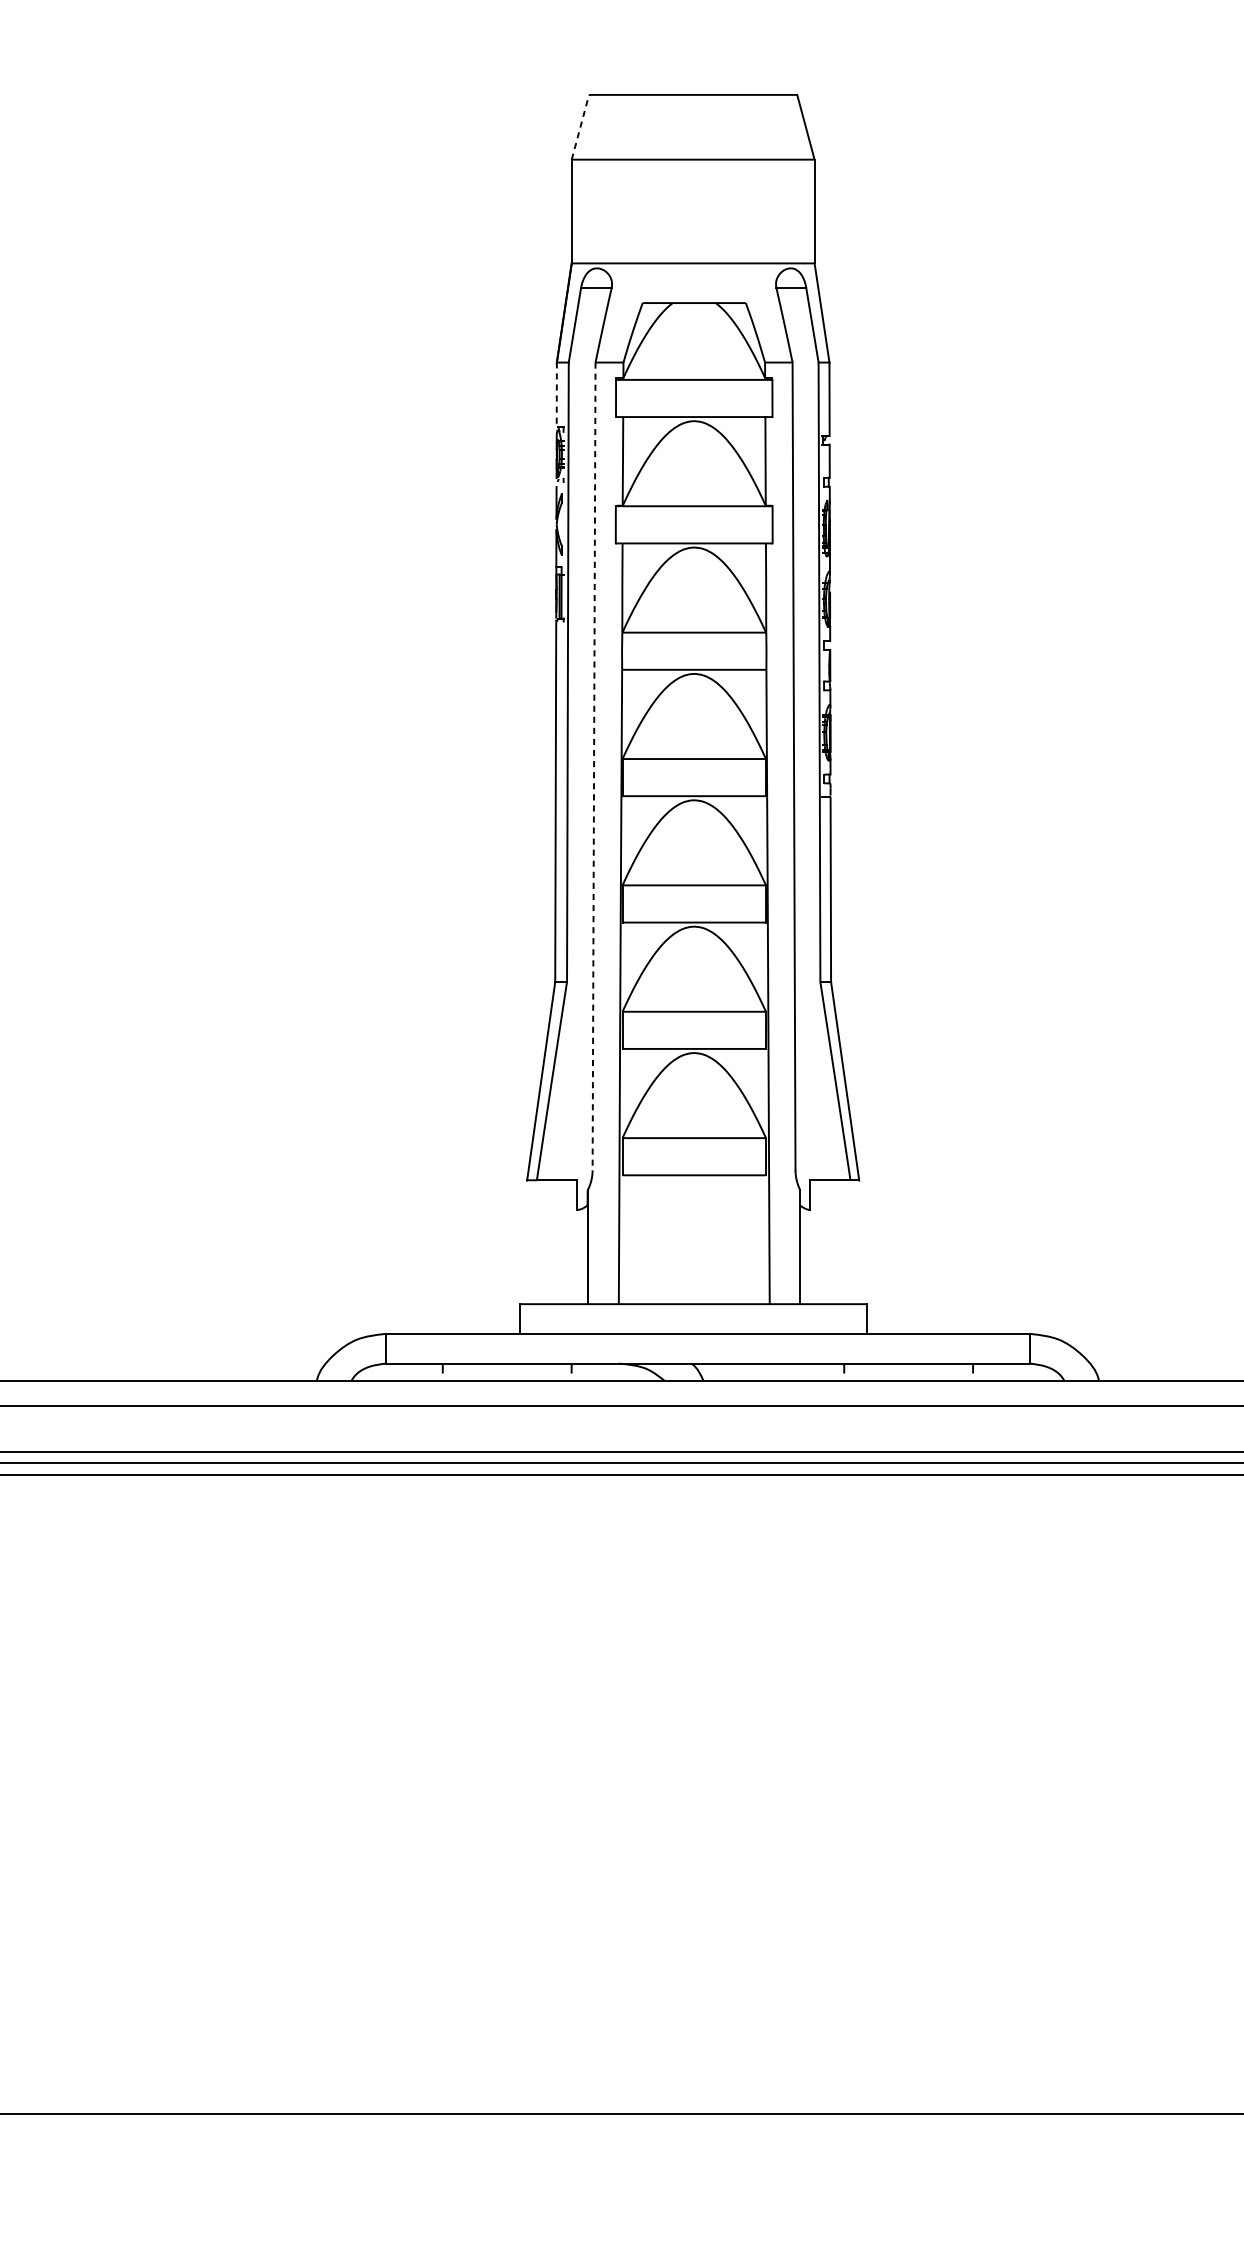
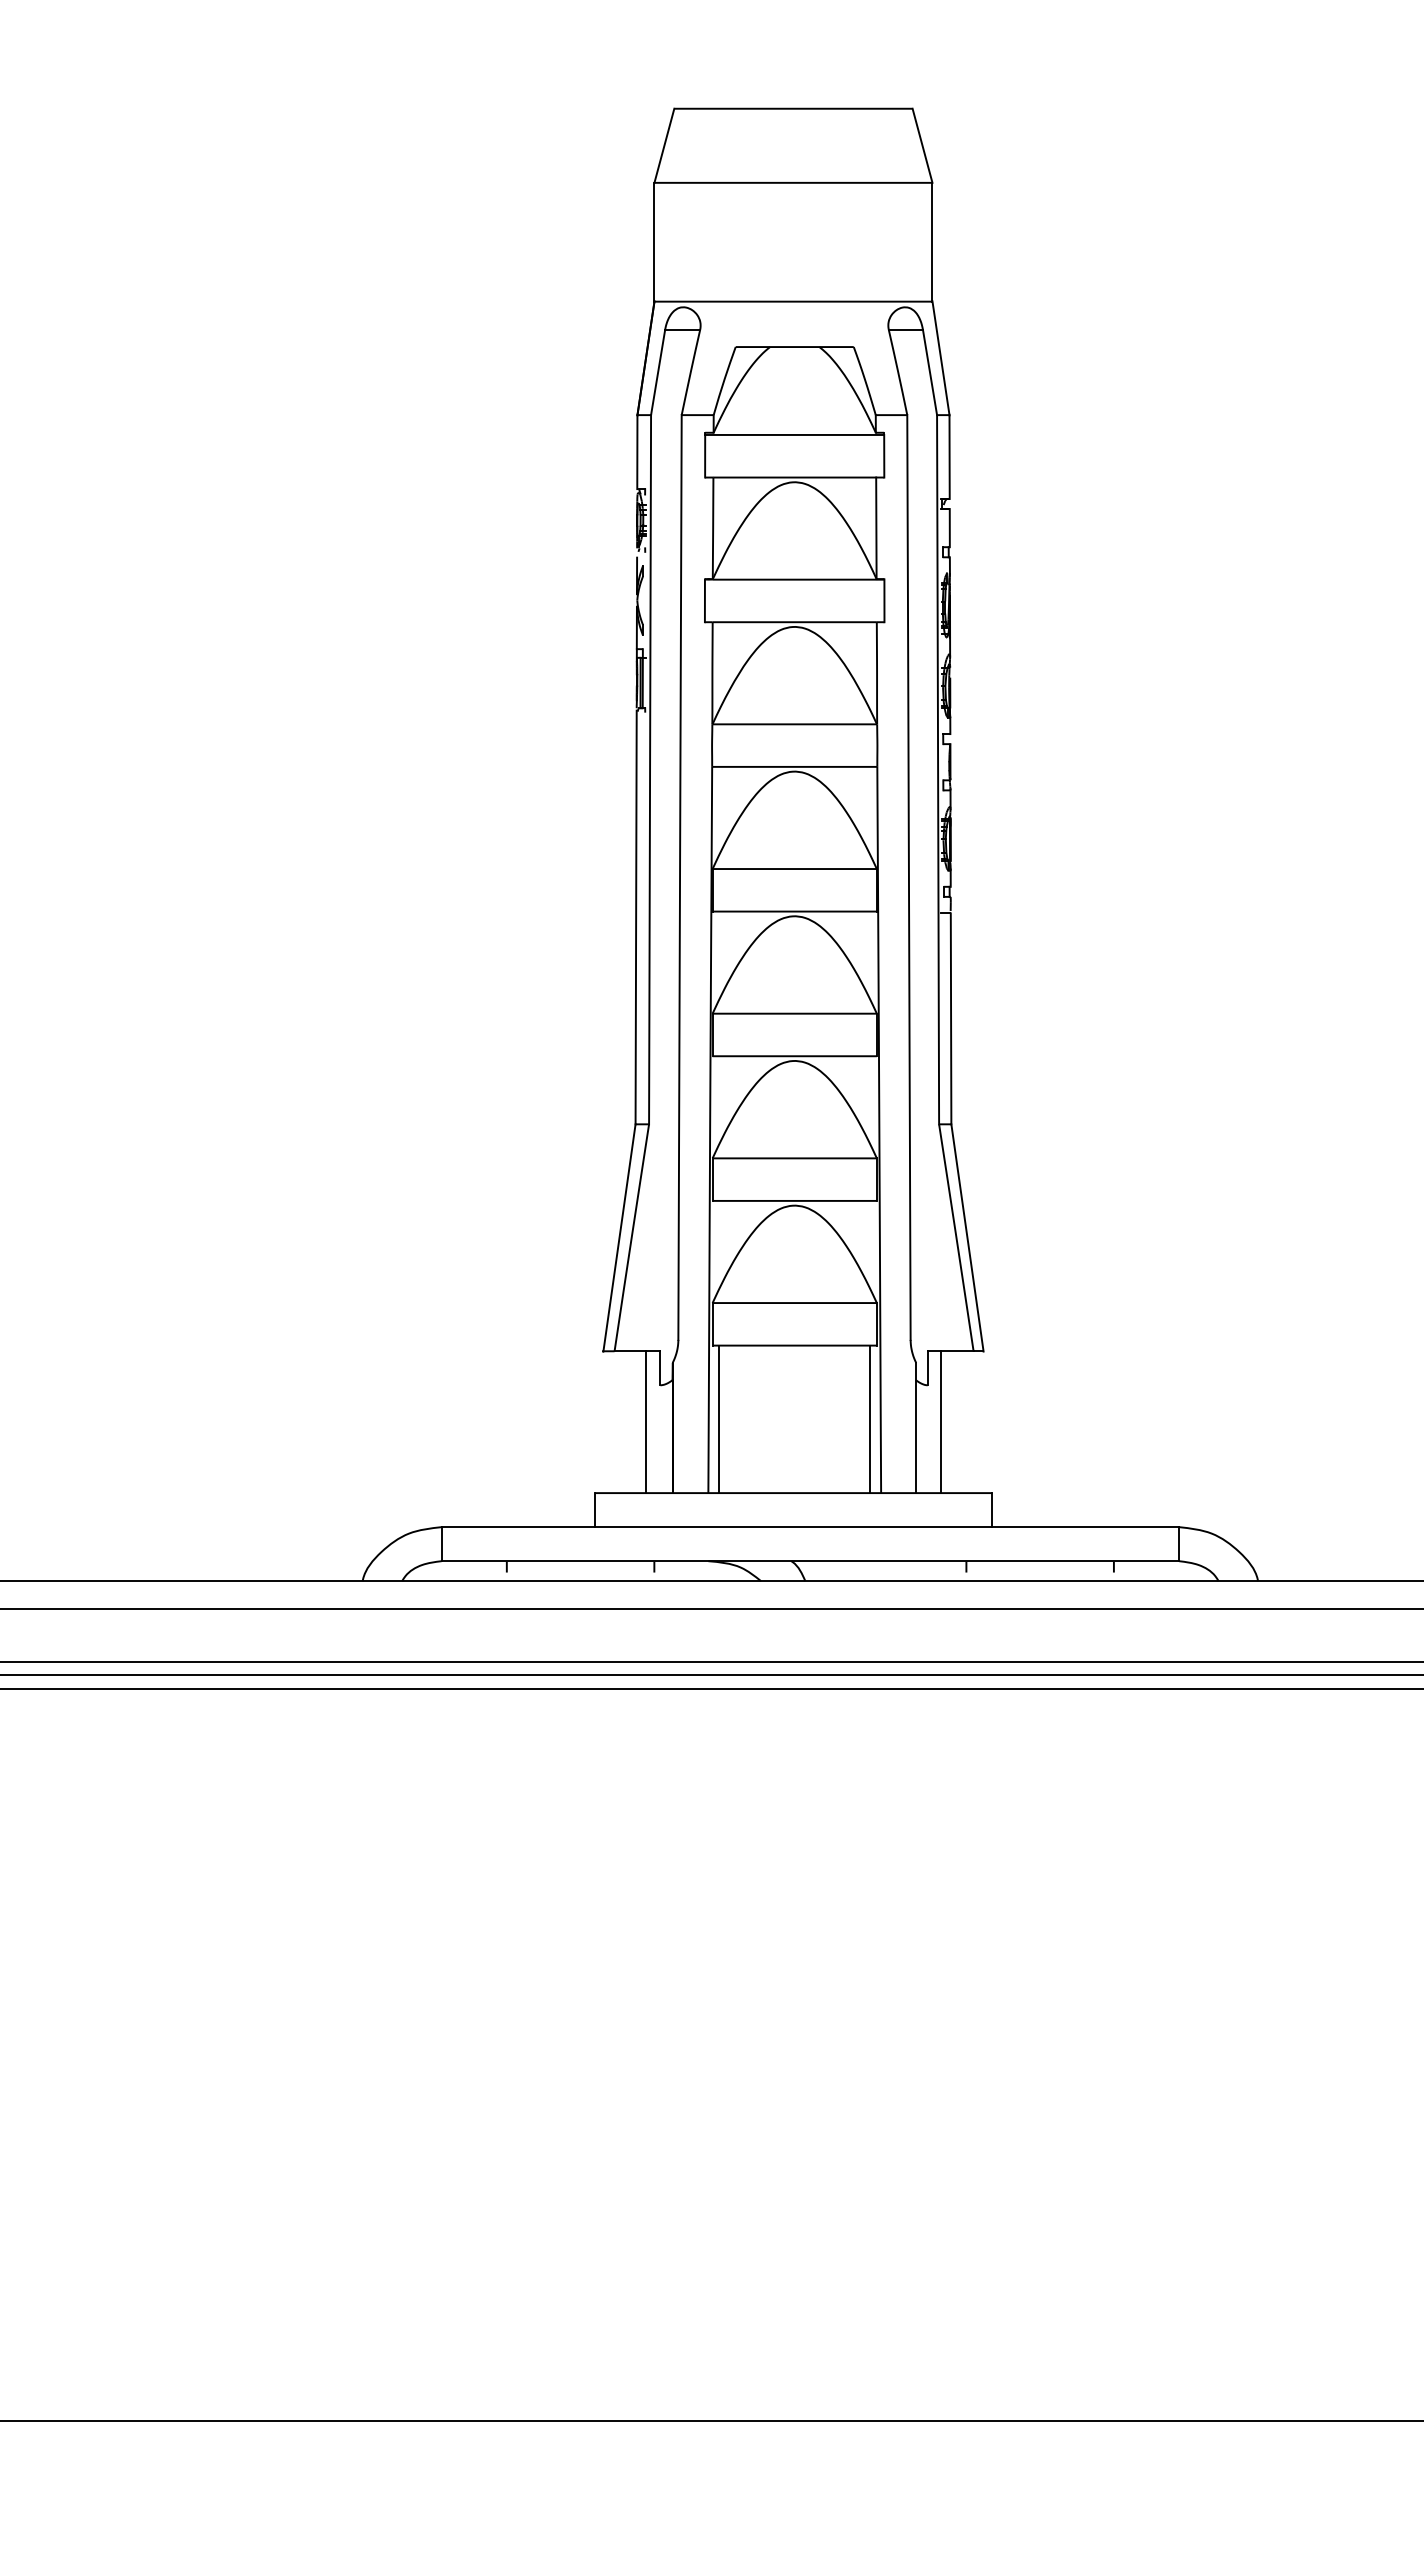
line: (580, 127) -> (664, 145), dashed -> solid
line: (556, 395) -> (637, 452), dashed -> solid
line: (594, 767) -> (680, 878), dashed -> solid
line: (628, 1239) -> (719, 1419), added
line: (760, 1239) -> (870, 1419), added
line: (563, 1242) -> (645, 1422), added
line: (821, 1242) -> (940, 1422), added

